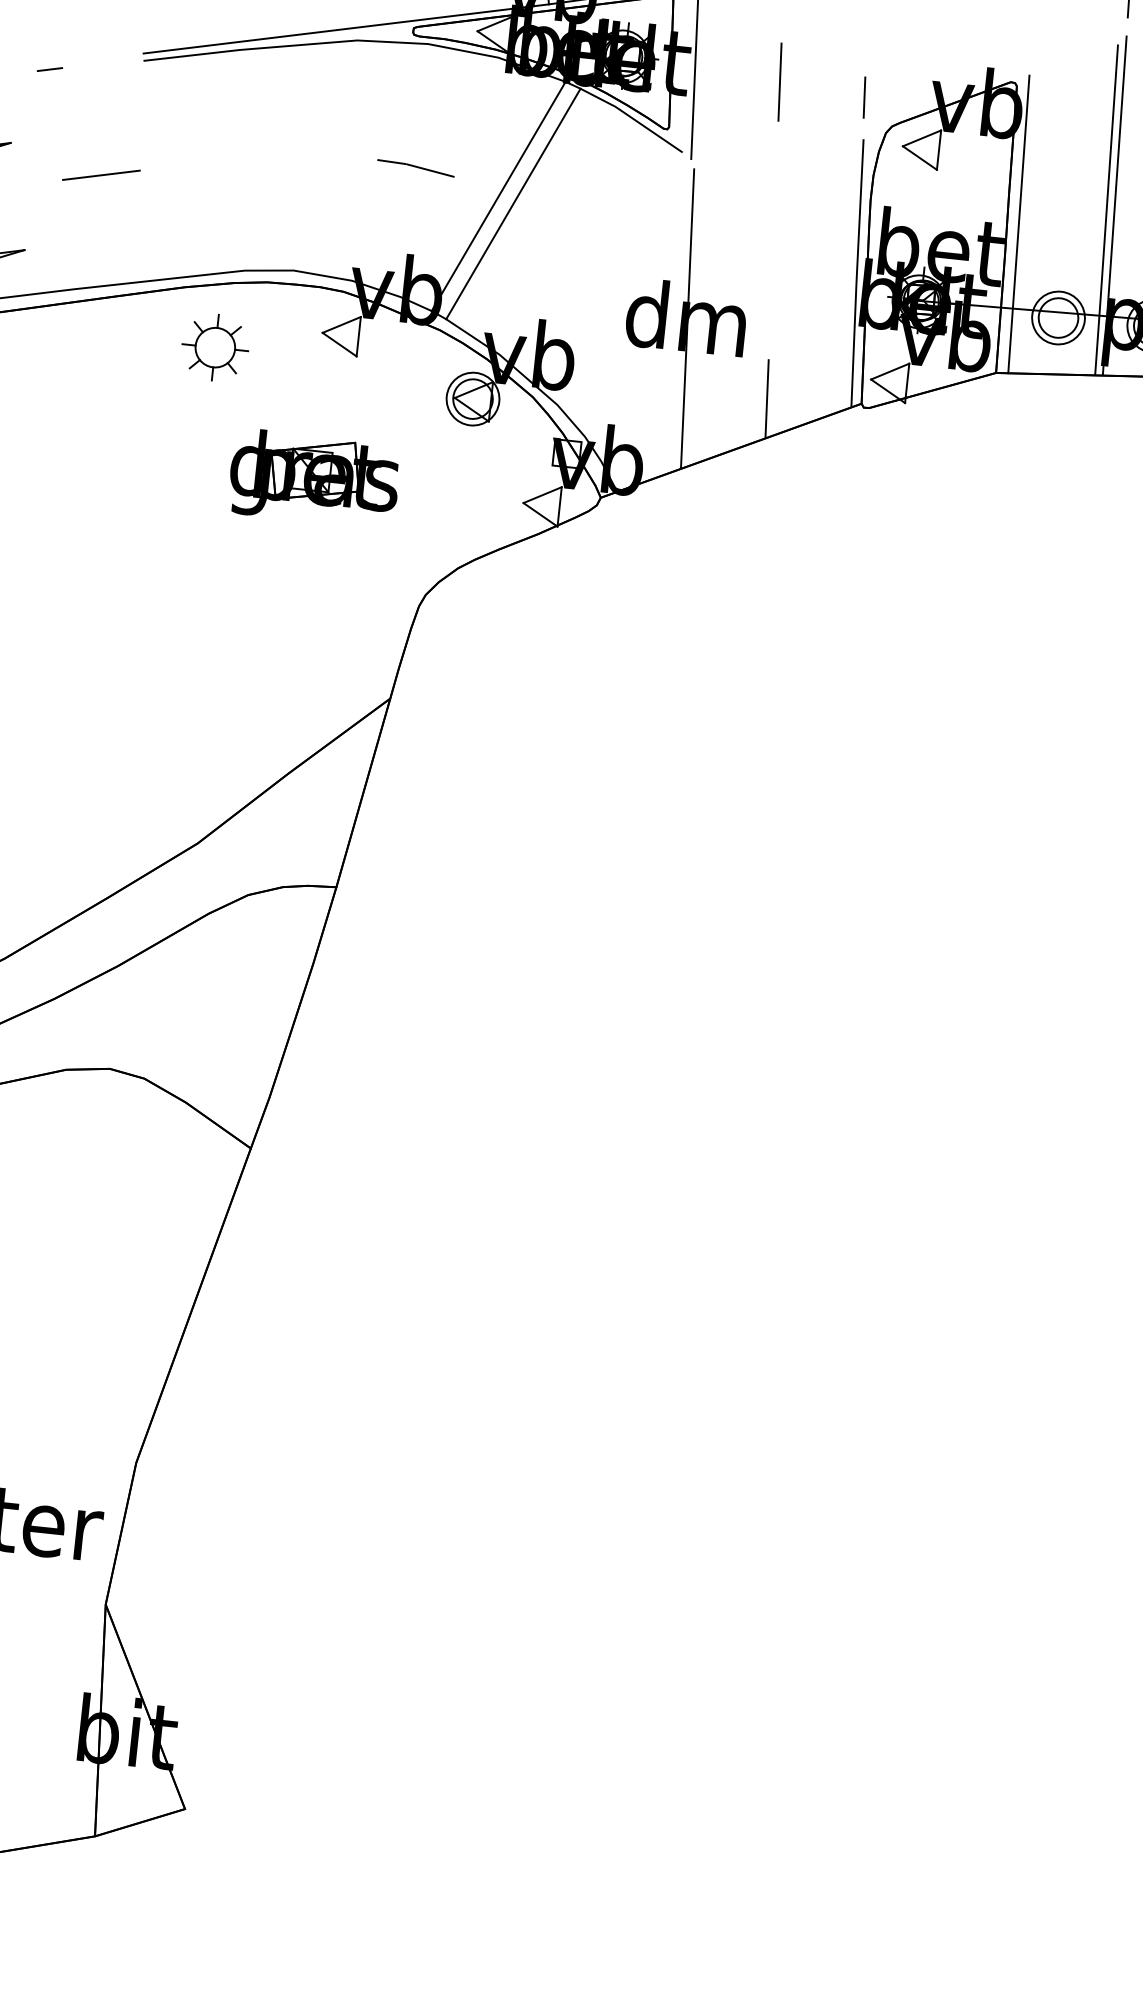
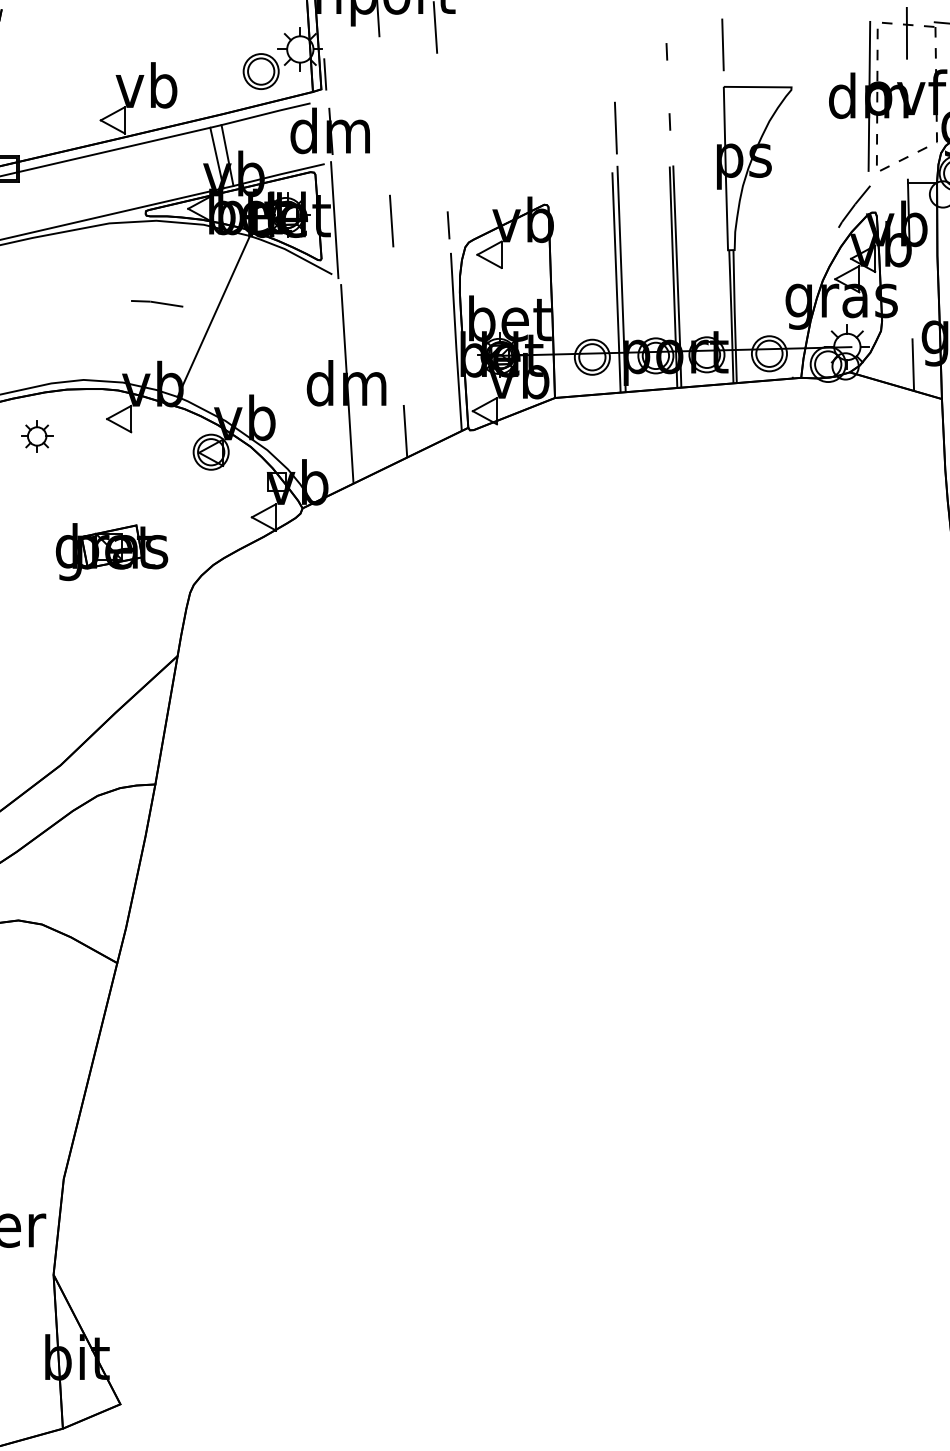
line: (512, 203) -> (223, 320), removed
line: (1018, 224) -> (559, 298), removed
part: (214, 347) -> (36, 436), size x0.7
part: (313, 479) -> (111, 552), moved

